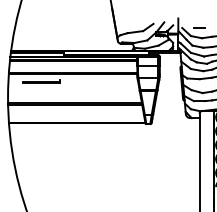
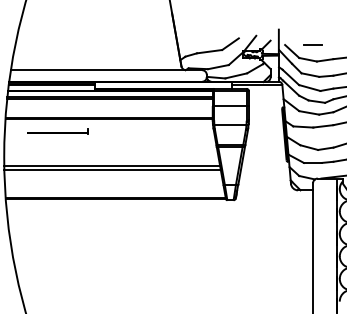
line: (66, 43) -> (98, 70), added

